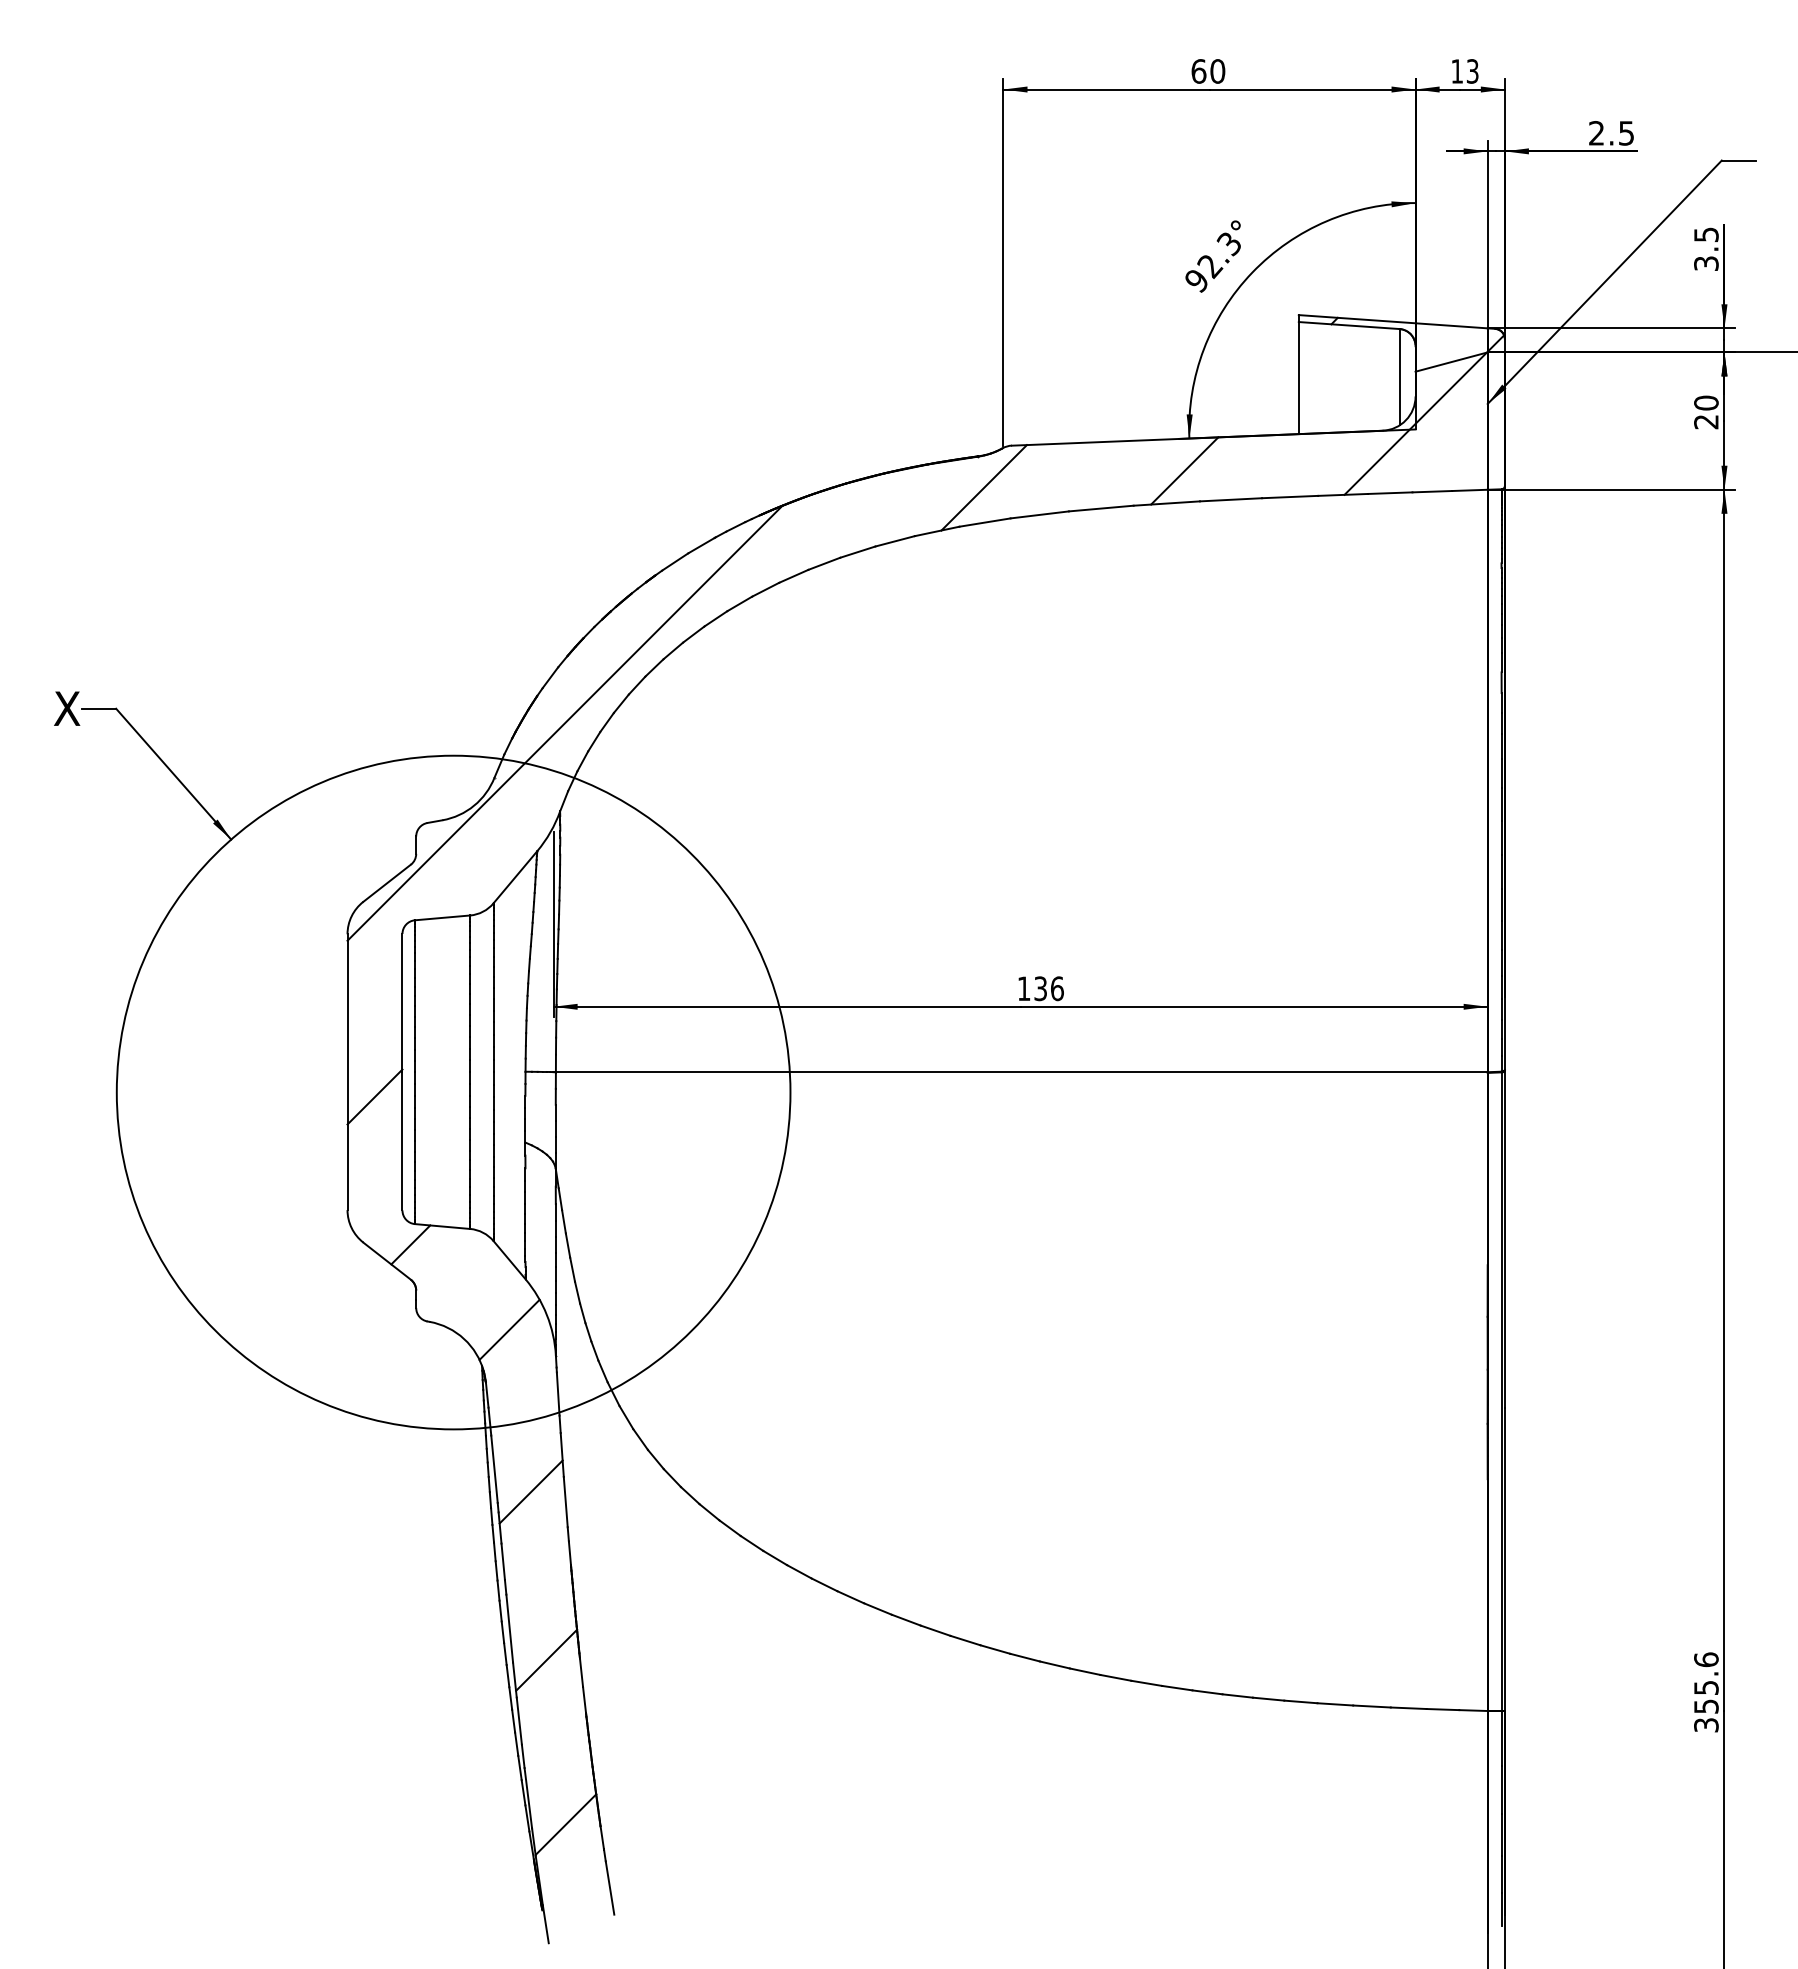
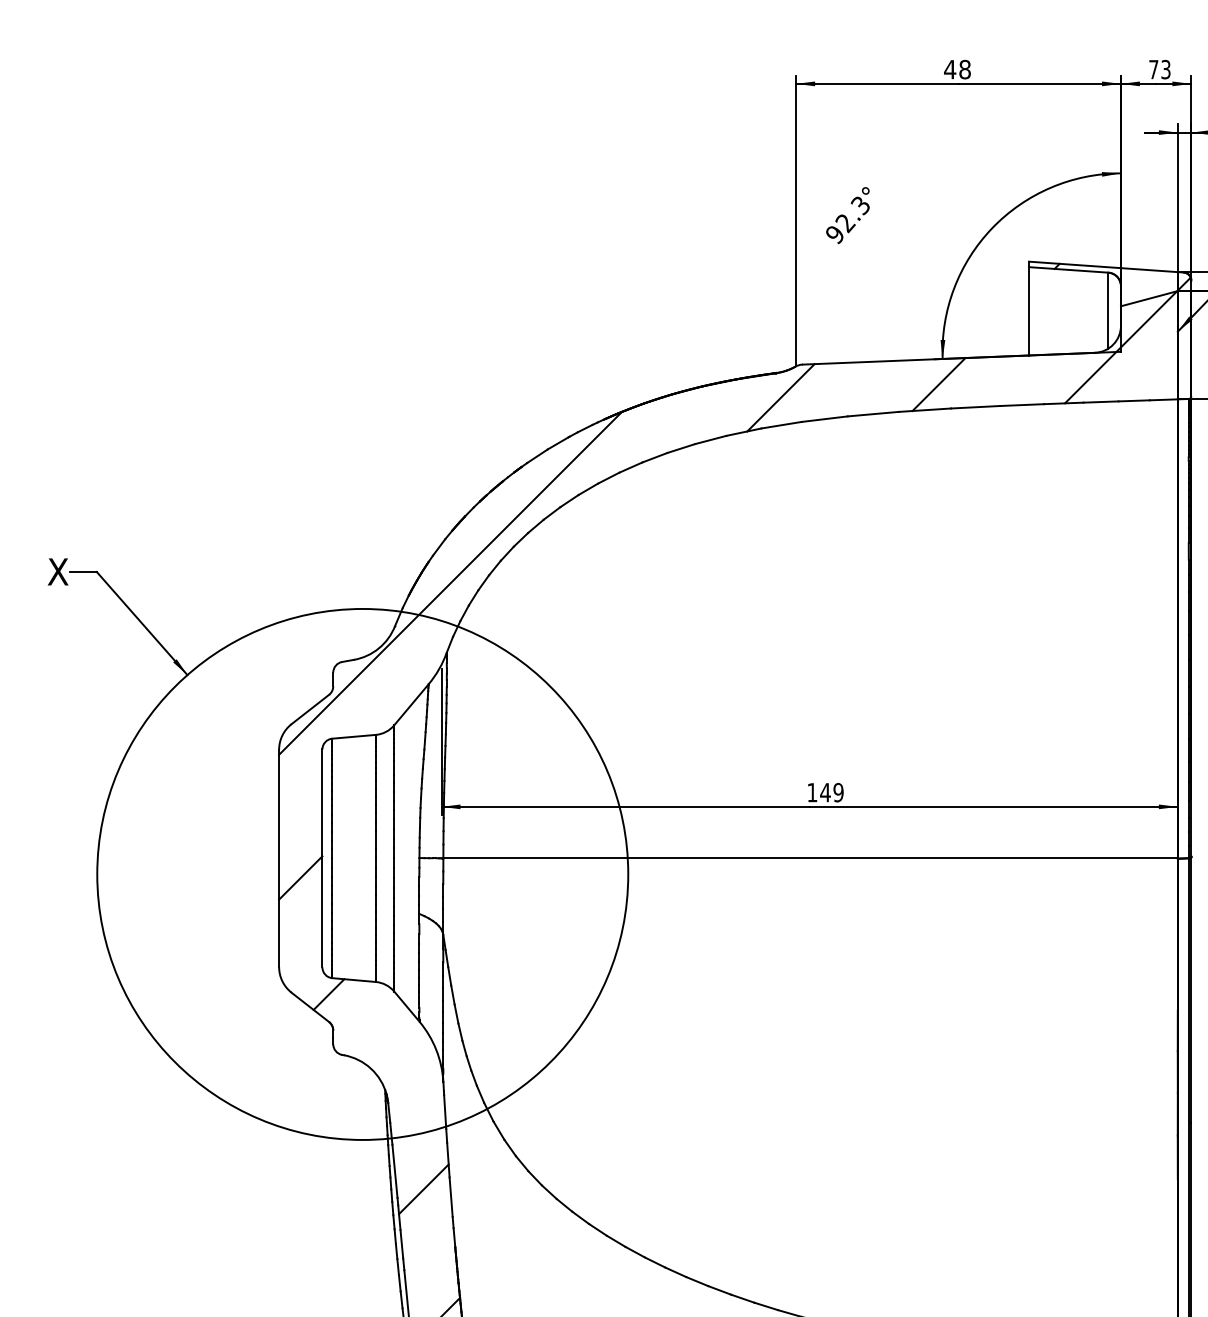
text: (1208, 71) -> (957, 69), 60 -> 48
text: (1456, 71) -> (1153, 69), 13 -> 73
text: (1212, 256) -> (847, 215), moved
text: (1048, 988) -> (831, 792), 136 -> 149
line: (509, 1329) -> (406, 1061), removed

